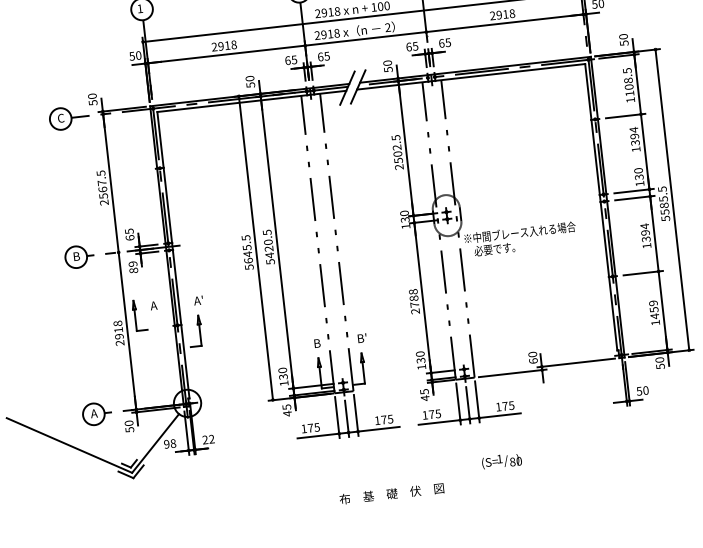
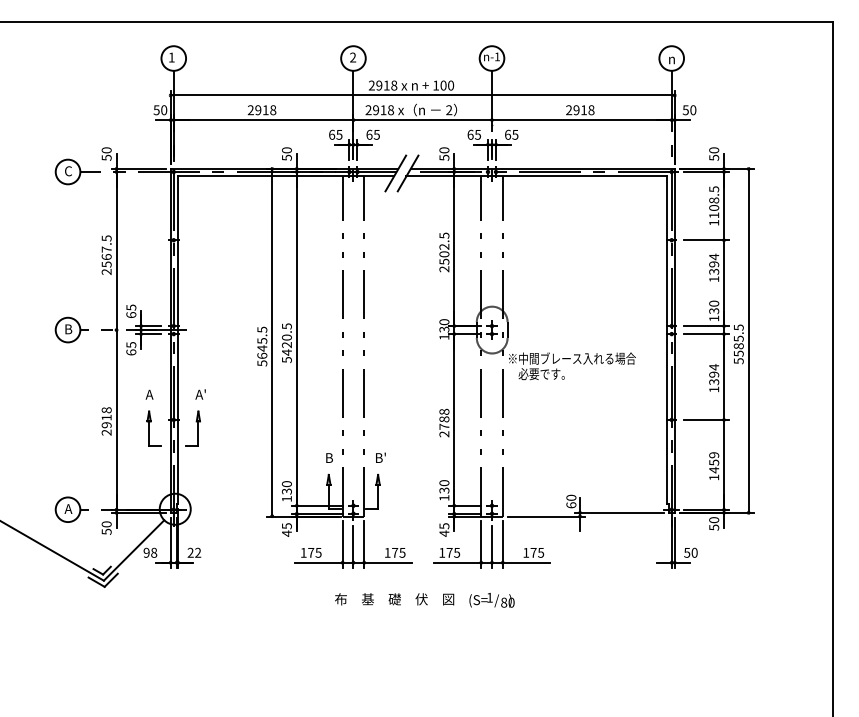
text: (133, 267) -> (131, 348), 89 -> 65
part: (138, 315) -> (153, 428), moved
text: (501, 461) -> (491, 600), moved
text: (391, 494) -> (394, 599), moved

